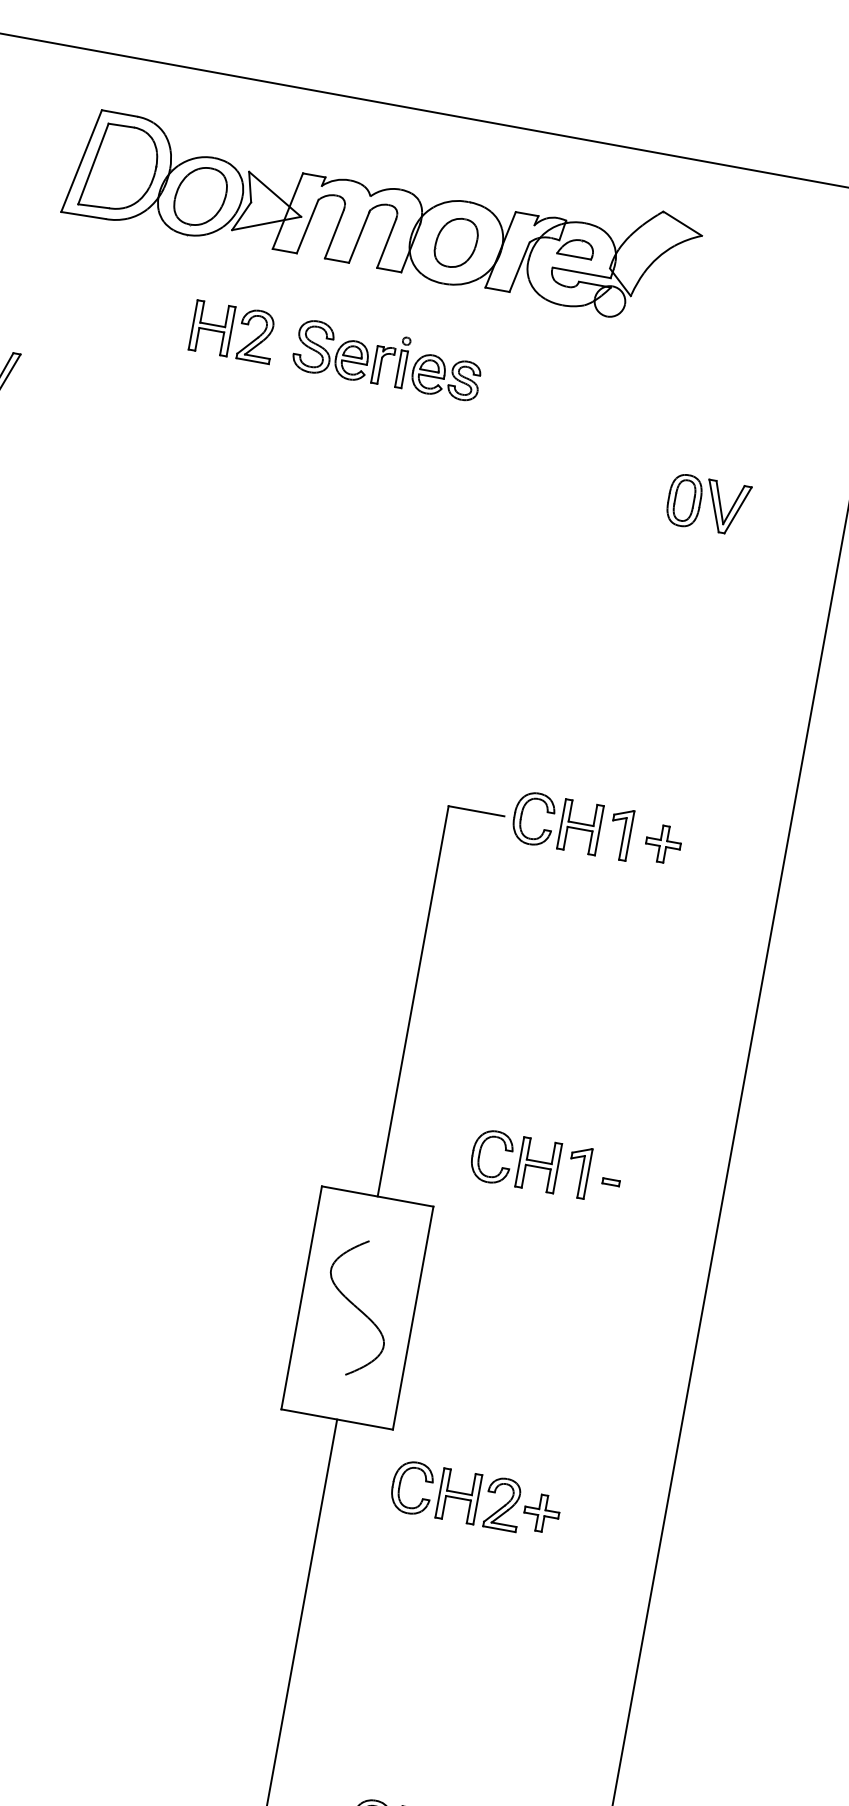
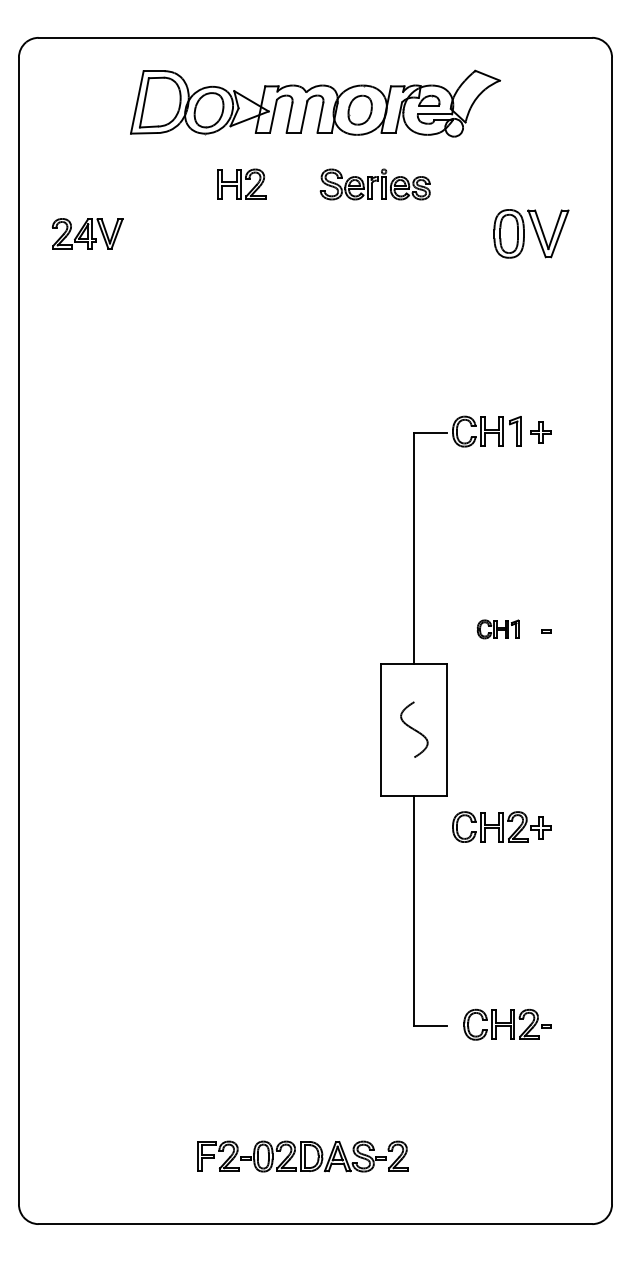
part: (386, 360) -> (374, 184), moved
part: (708, 504) -> (531, 233), size x1.6
part: (528, 1163) -> (497, 629), size x0.6
part: (357, 1307) -> (414, 729), size x0.7

